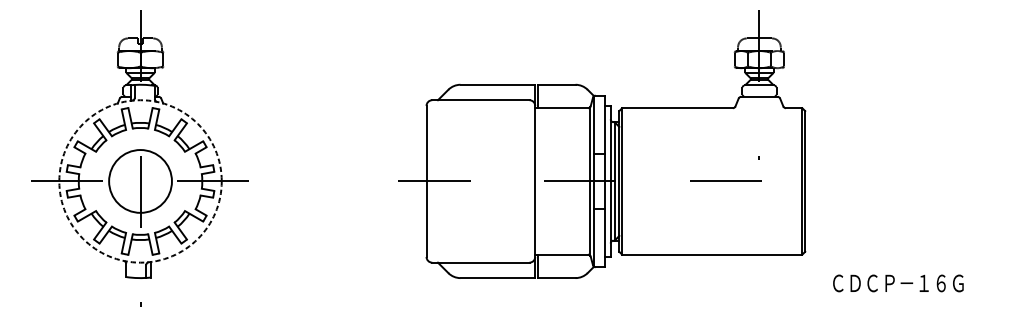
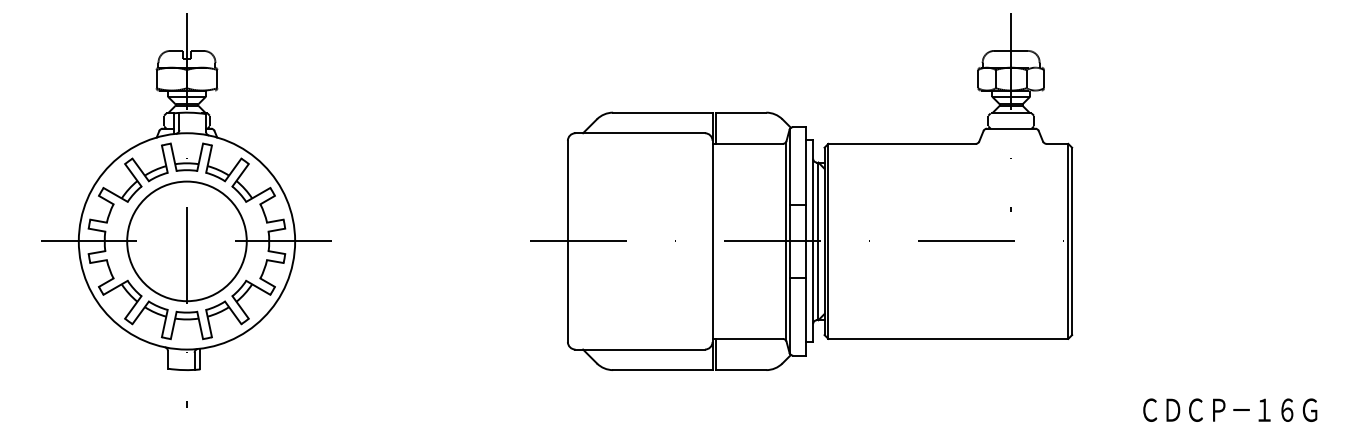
circle: (140, 181) -> (186, 241), dashed -> solid
circle: (140, 181) -> (186, 241), size x1.43
text: (898, 282) -> (1230, 409), moved

